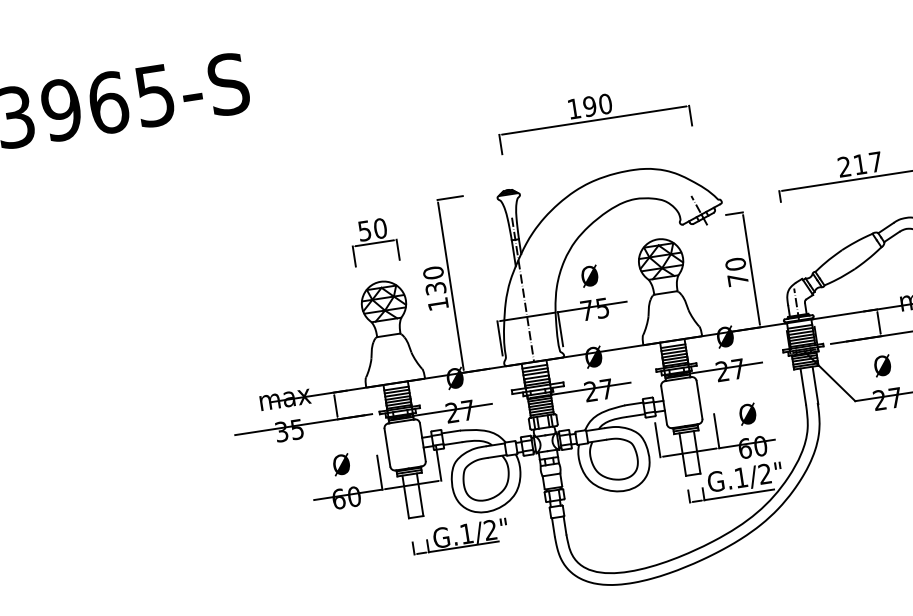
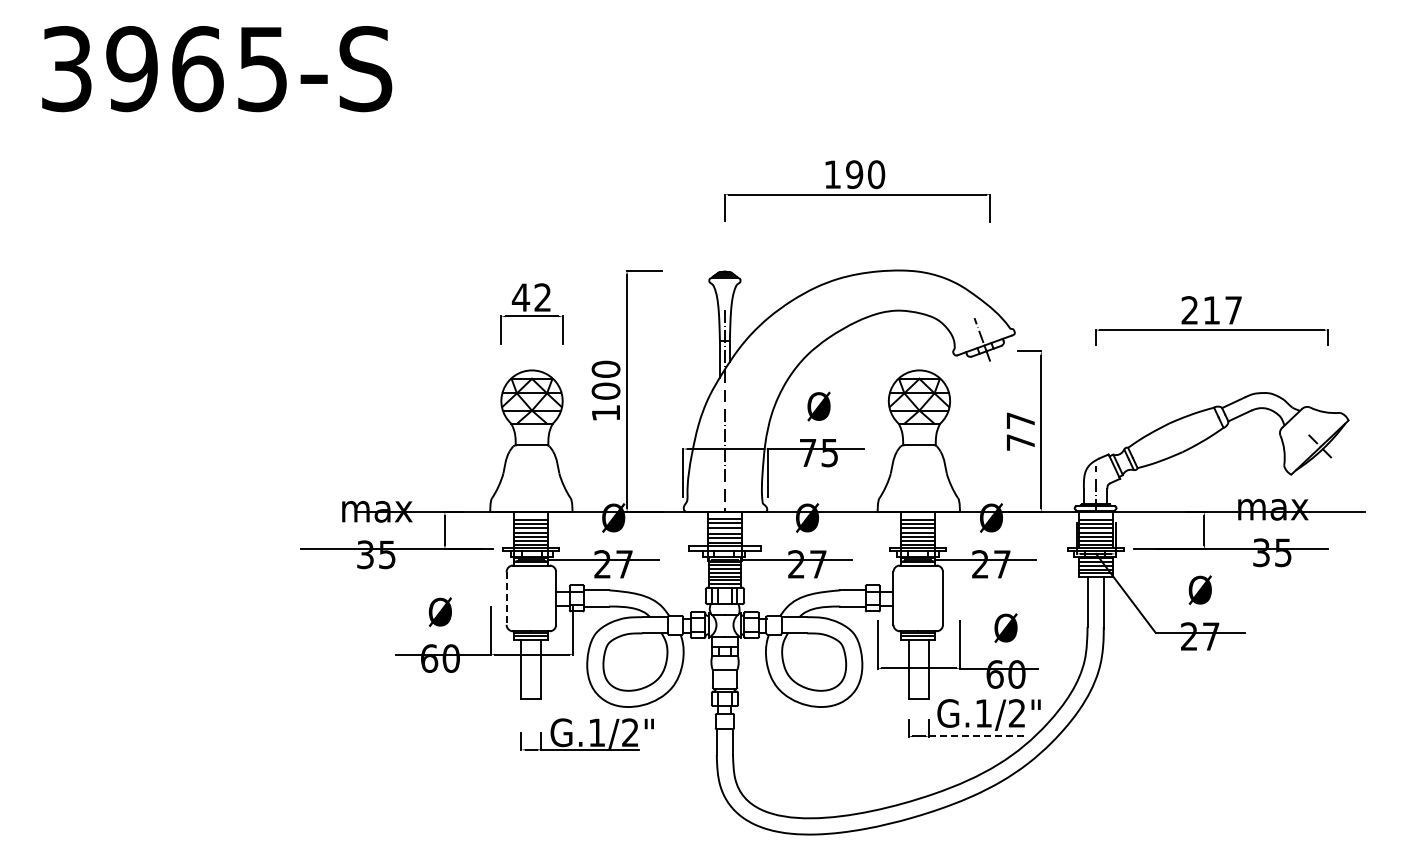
text: (372, 229) -> (531, 297), 50 -> 42
text: (735, 264) -> (1020, 420), 70 -> 77
text: (435, 288) -> (605, 390), 130 -> 100
line: (387, 447) -> (506, 598), solid -> dashed
line: (739, 494) -> (977, 736), solid -> dashed

